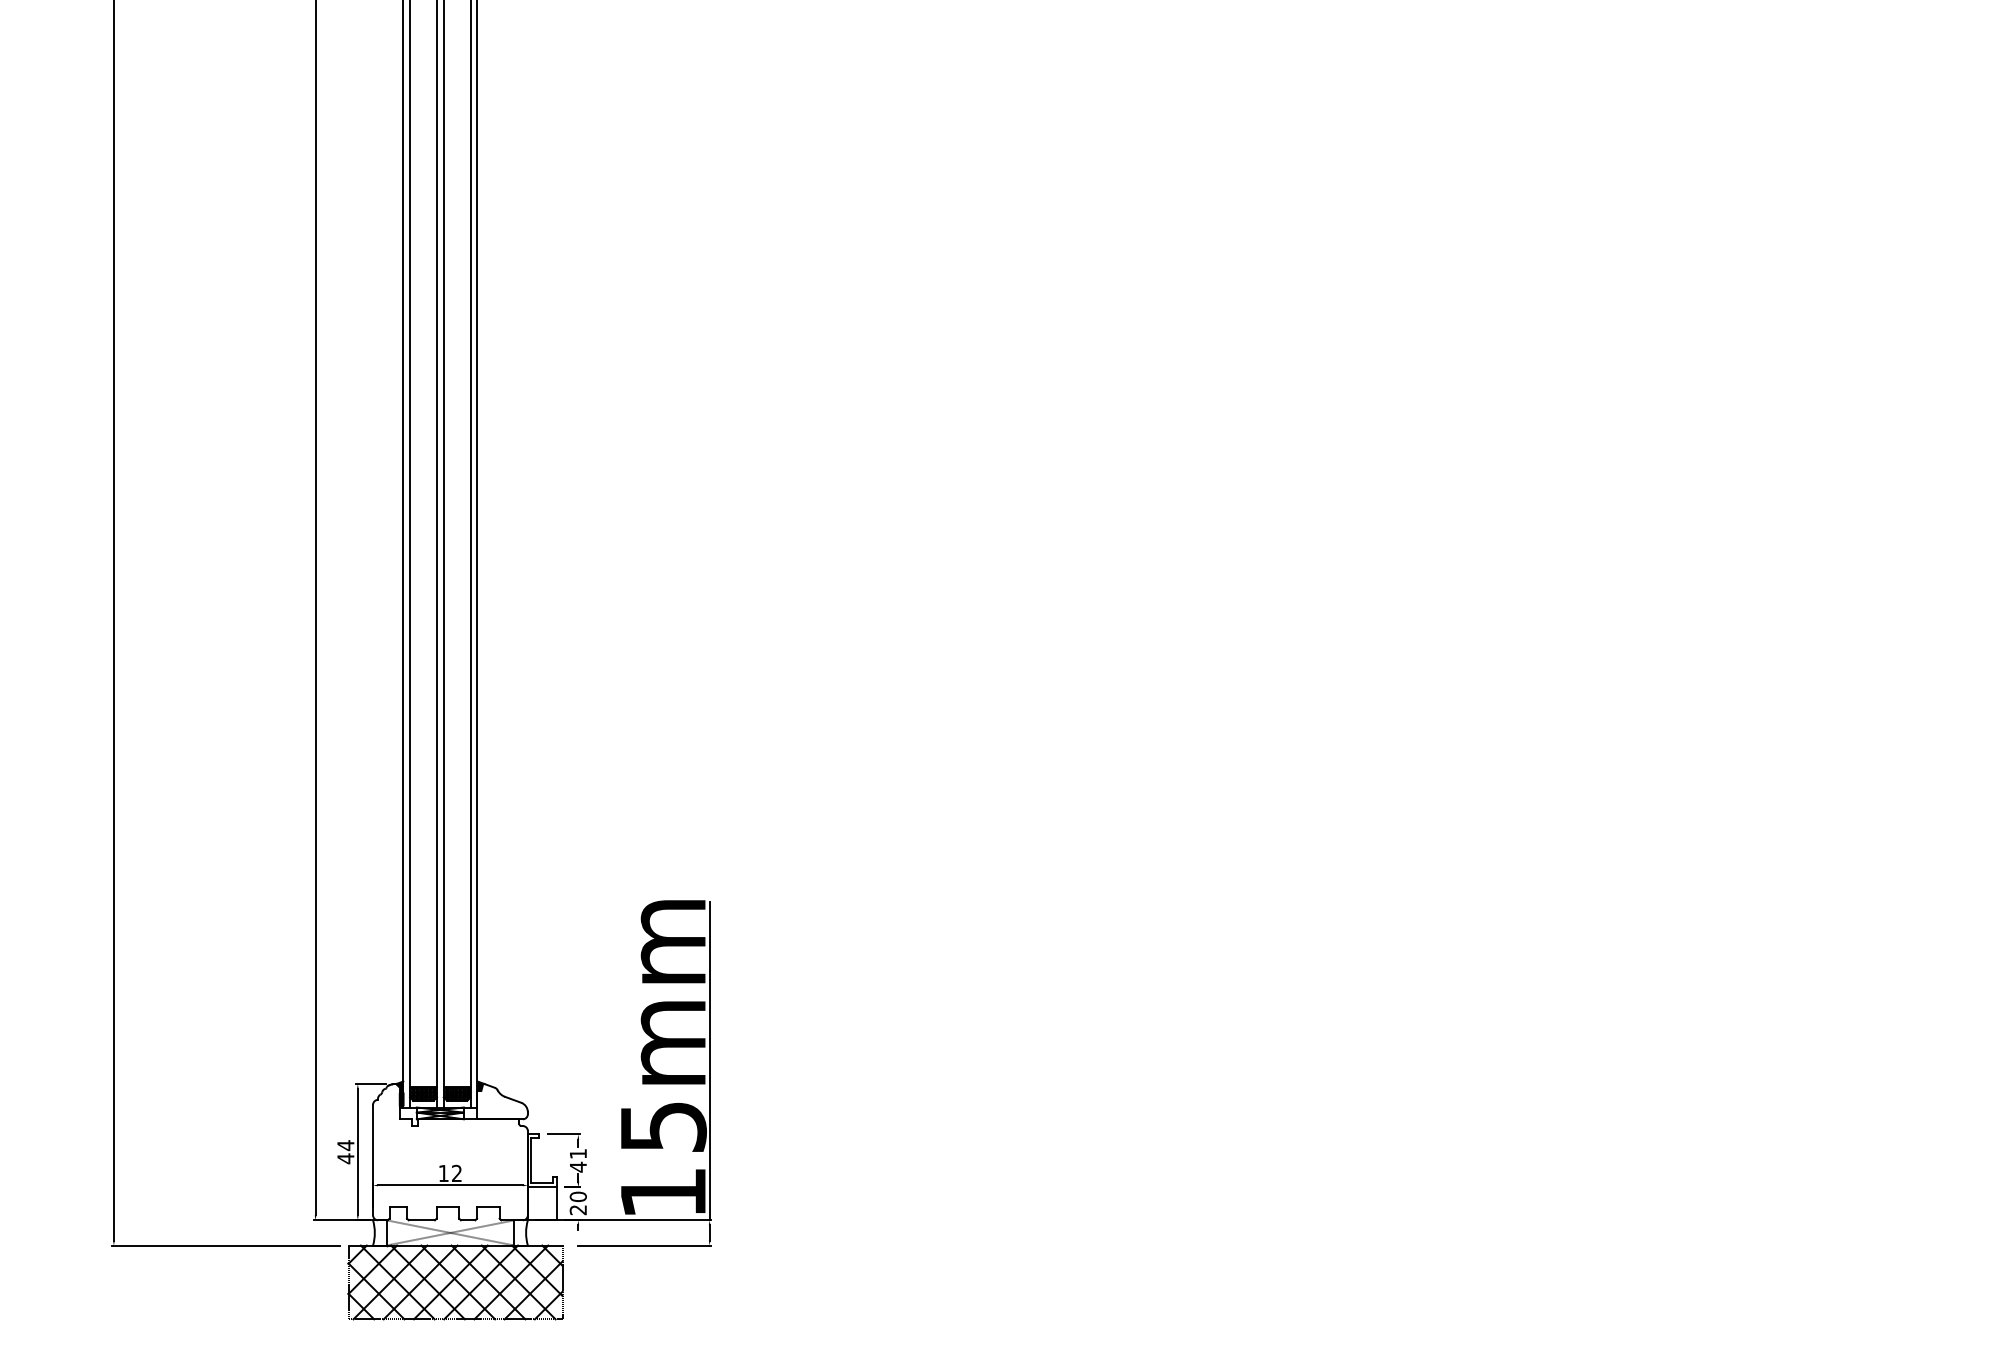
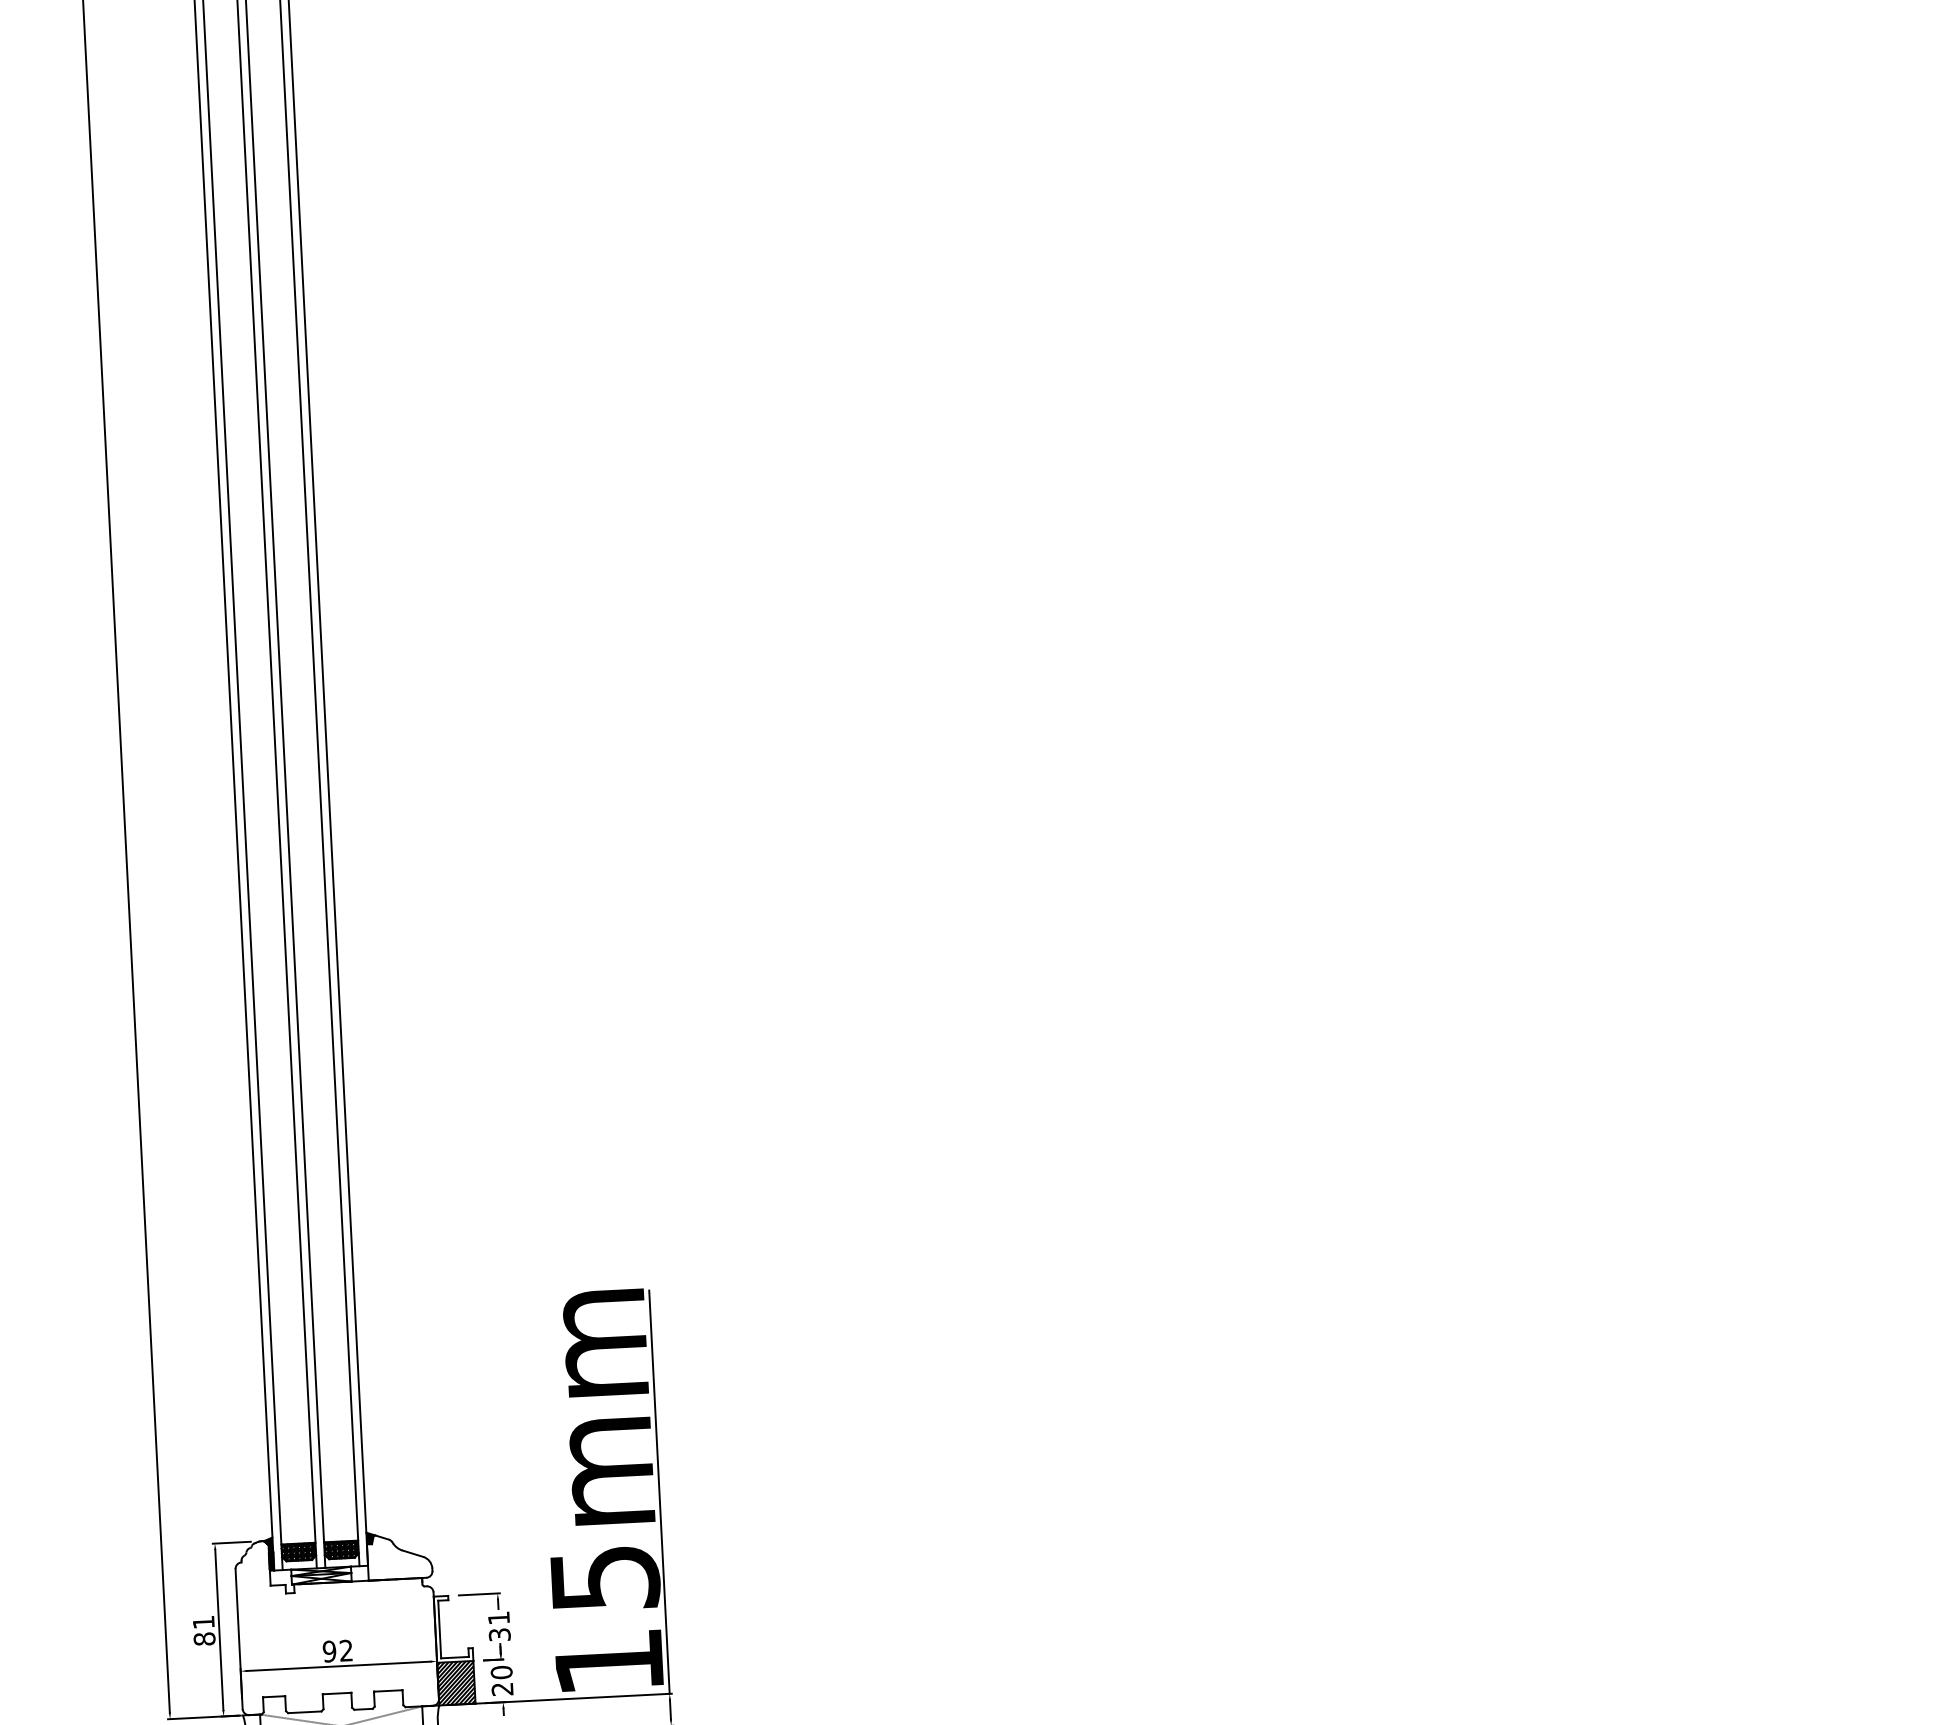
text: (345, 1152) -> (203, 1631), 44 -> 81
text: (577, 1166) -> (498, 1634), 41 -> 31
text: (443, 1173) -> (329, 1651), 12 -> 92
hatch: (541, 1203) -> (455, 1683), added

